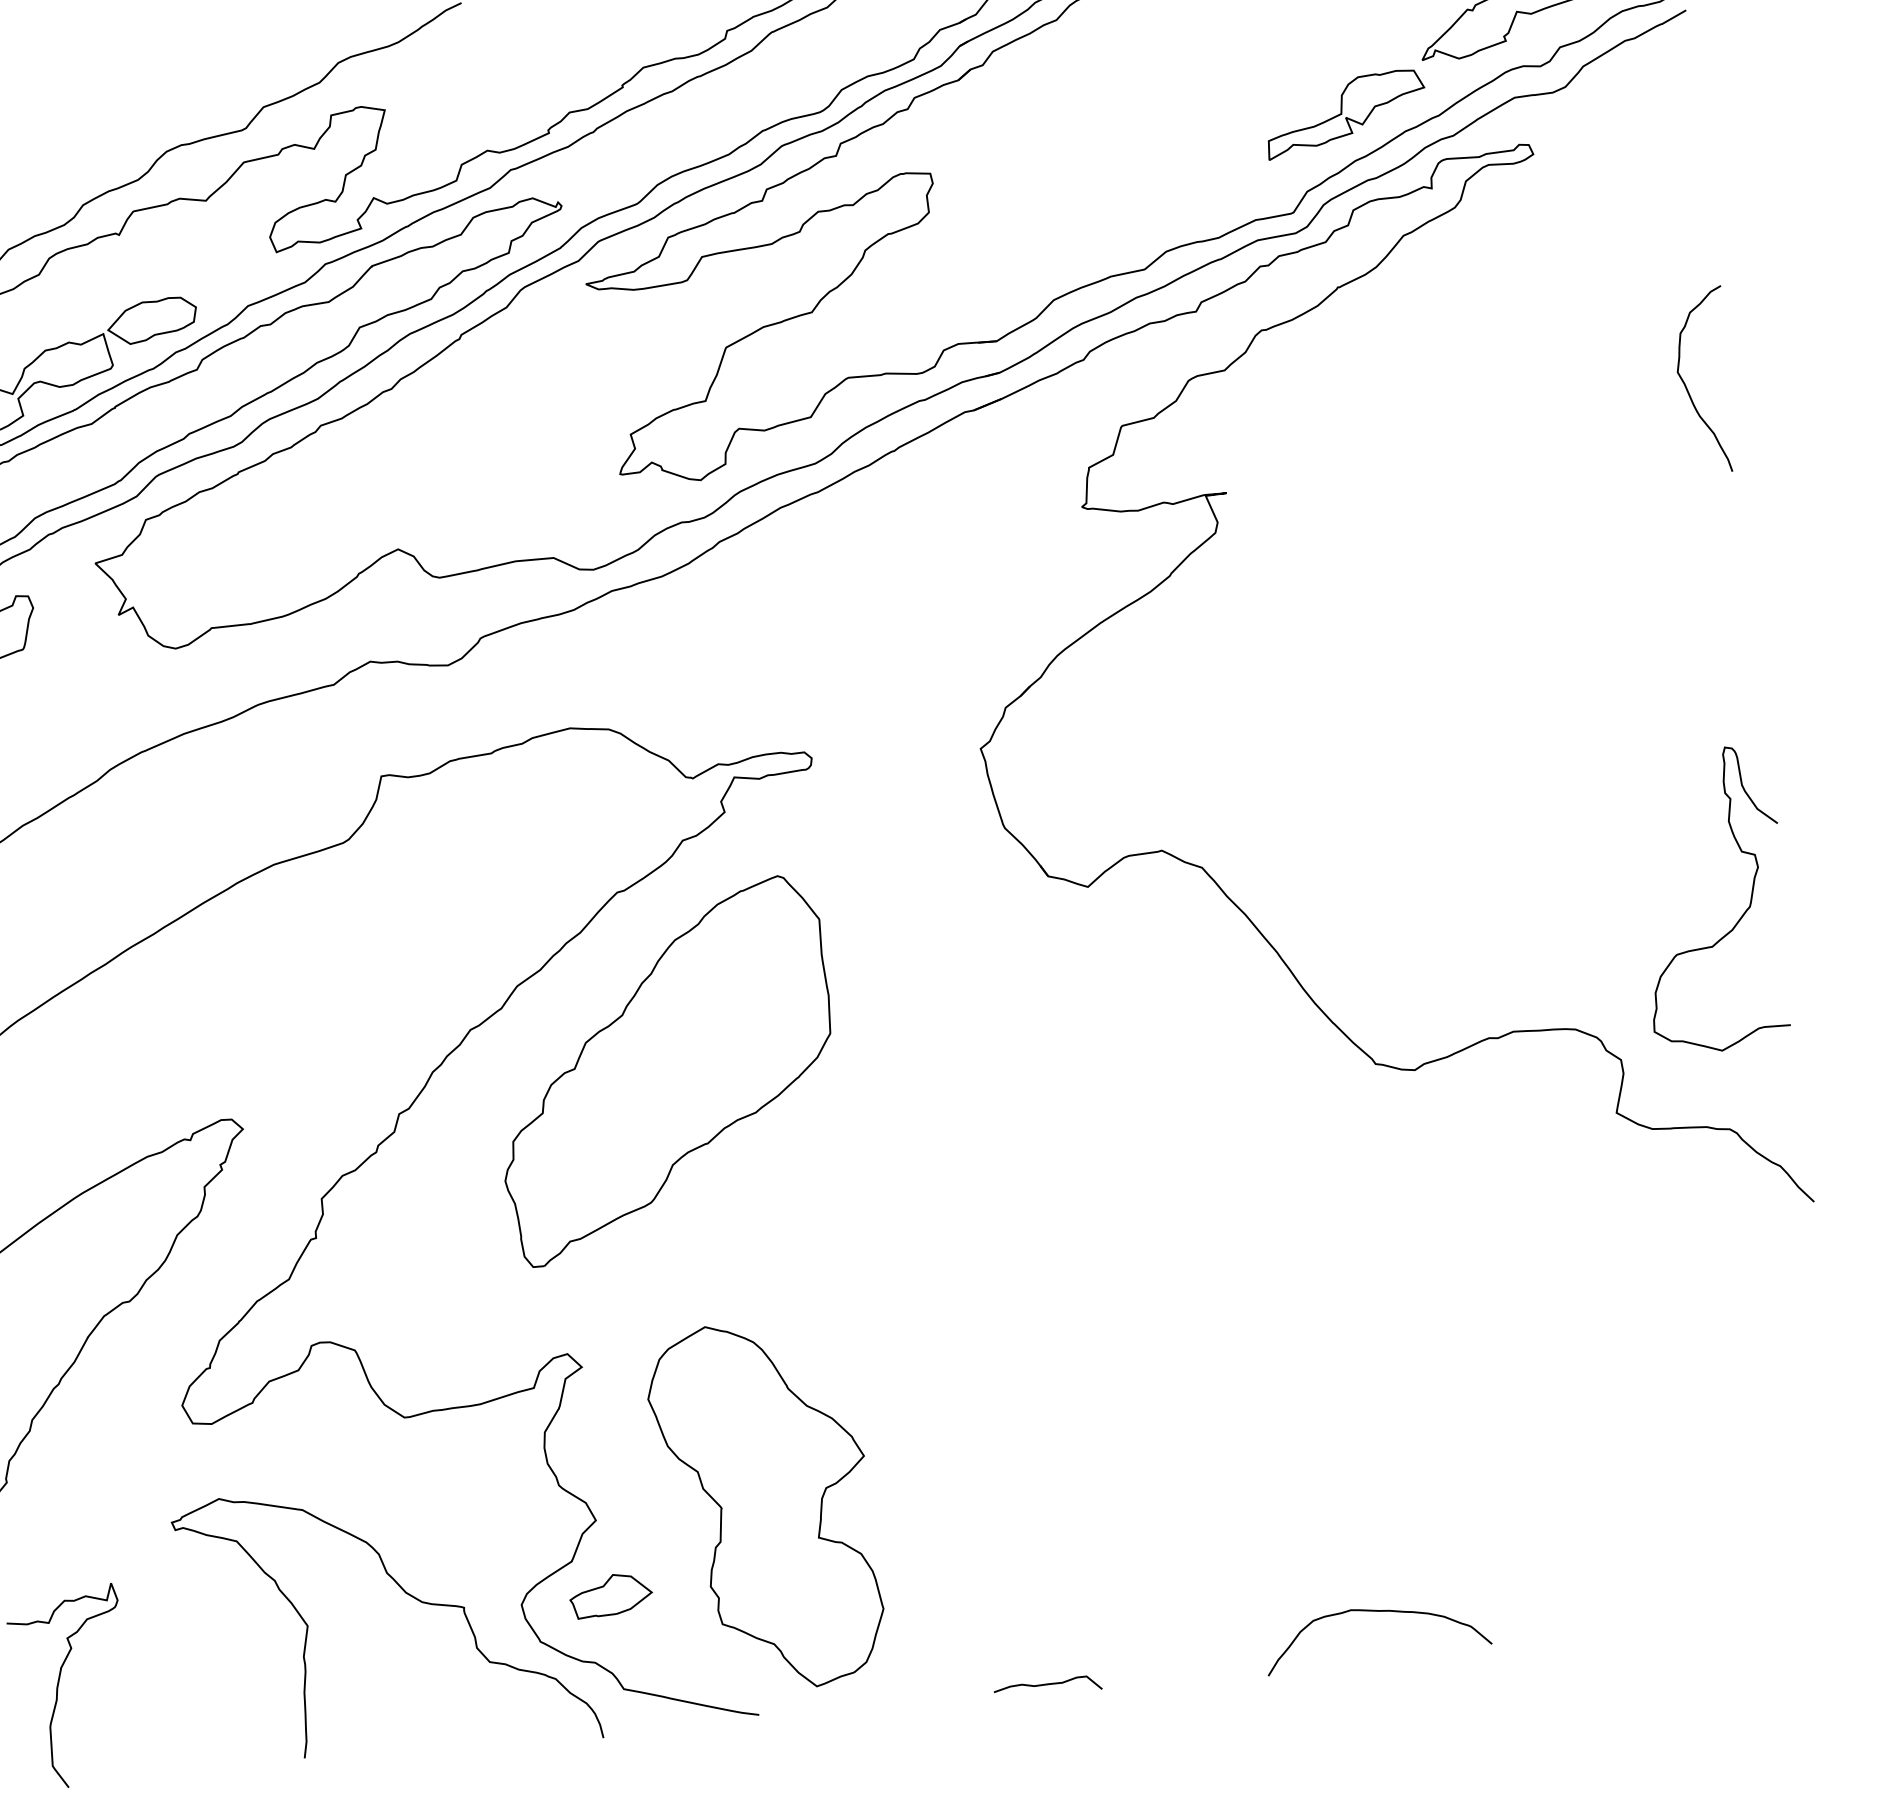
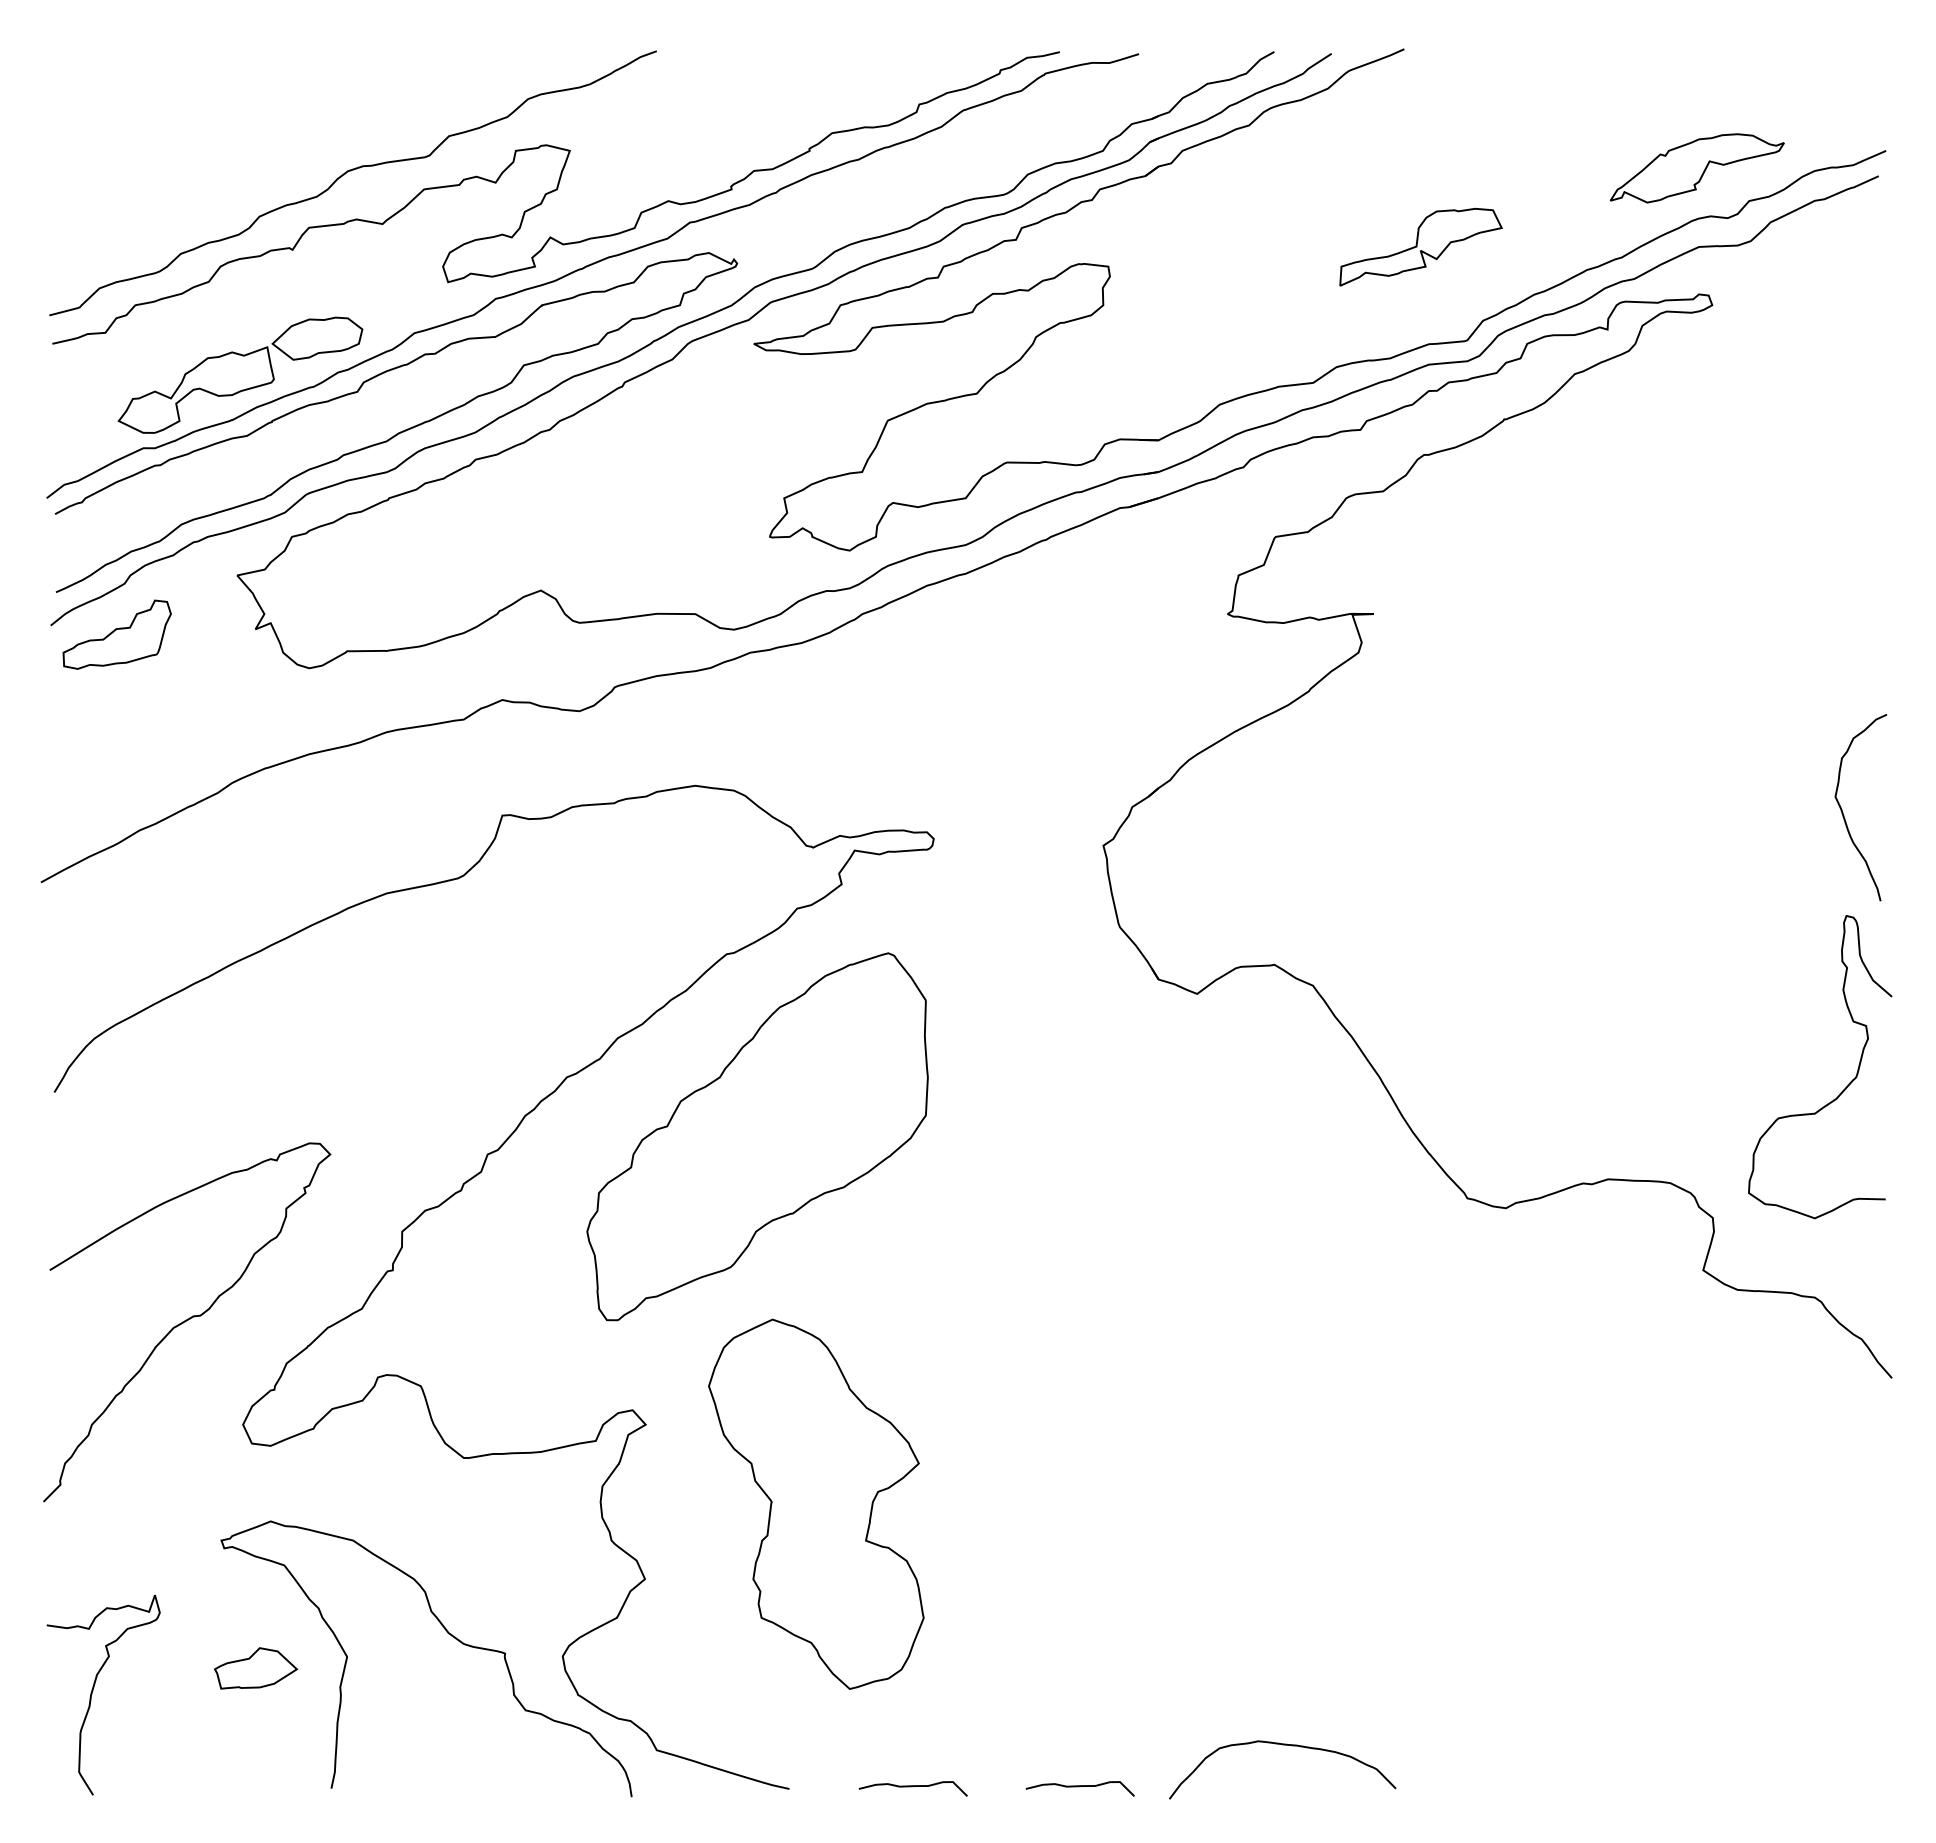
part: (1345, 113) -> (1420, 246), moved
curve: (1687, 387) -> (1843, 812), moved
part: (766, 1505) -> (816, 1503), moved
part: (611, 1595) -> (256, 1668), moved
curve: (1375, 1612) -> (1282, 1745), moved
curve: (881, 1701) -> (912, 1787), added

